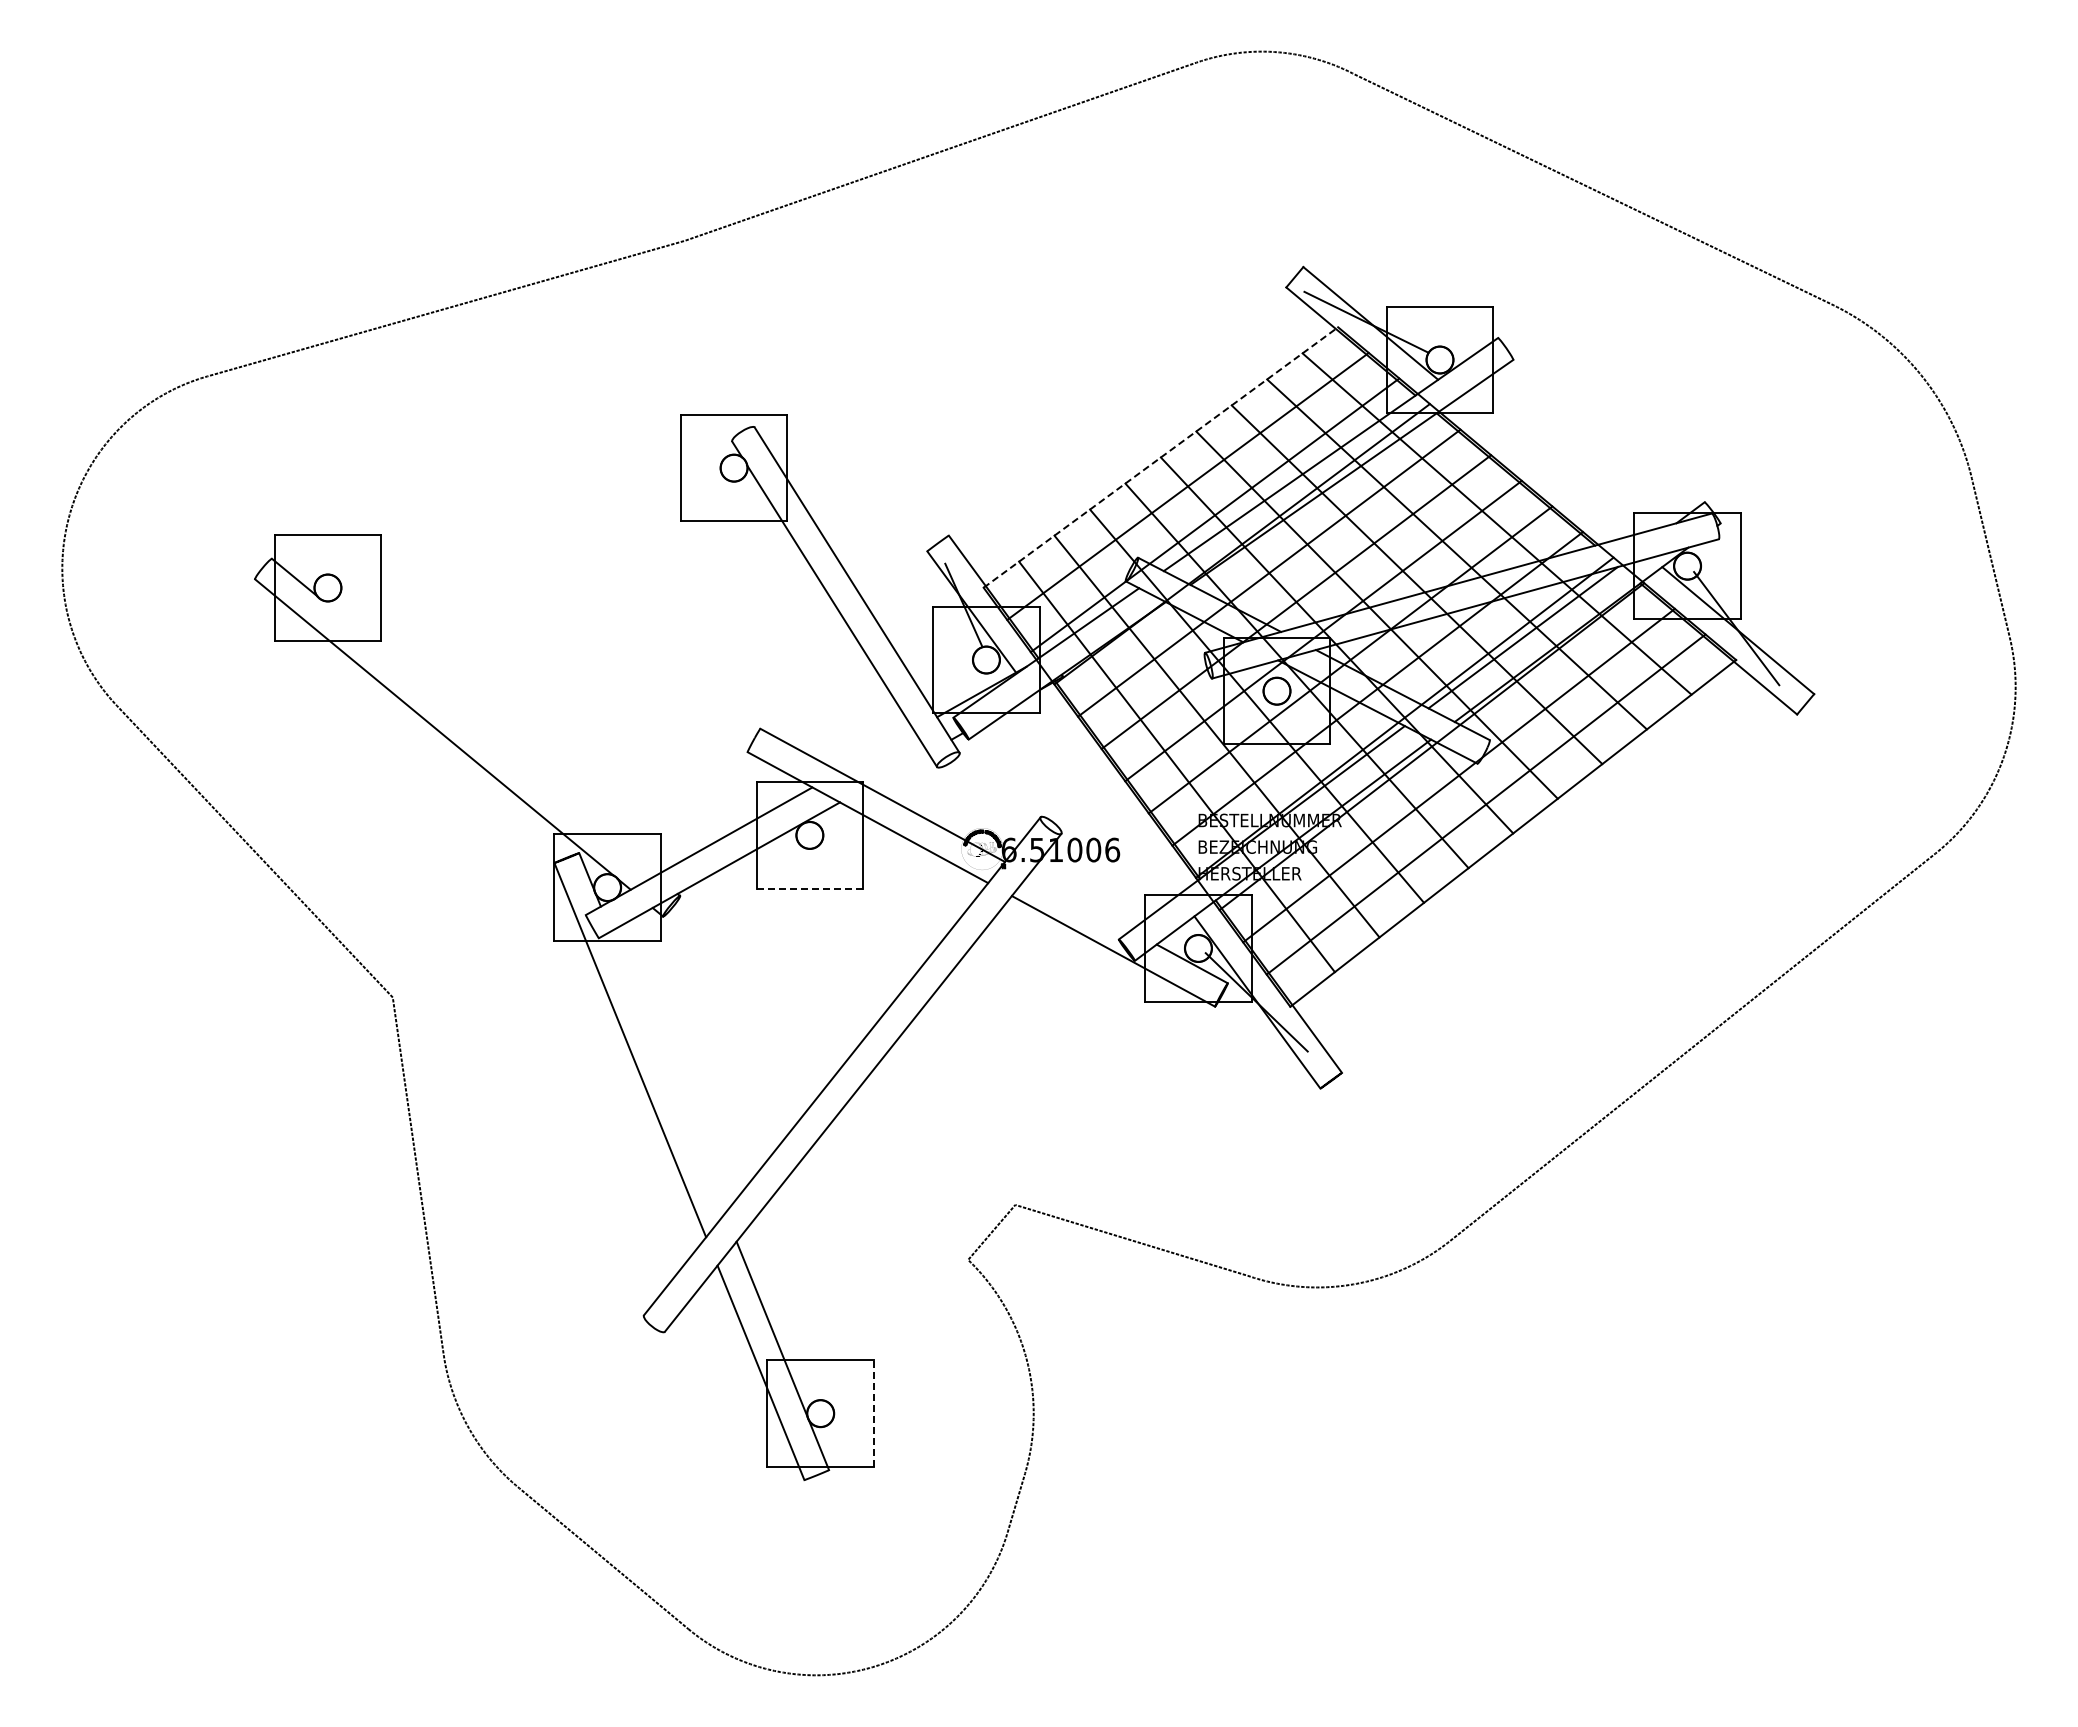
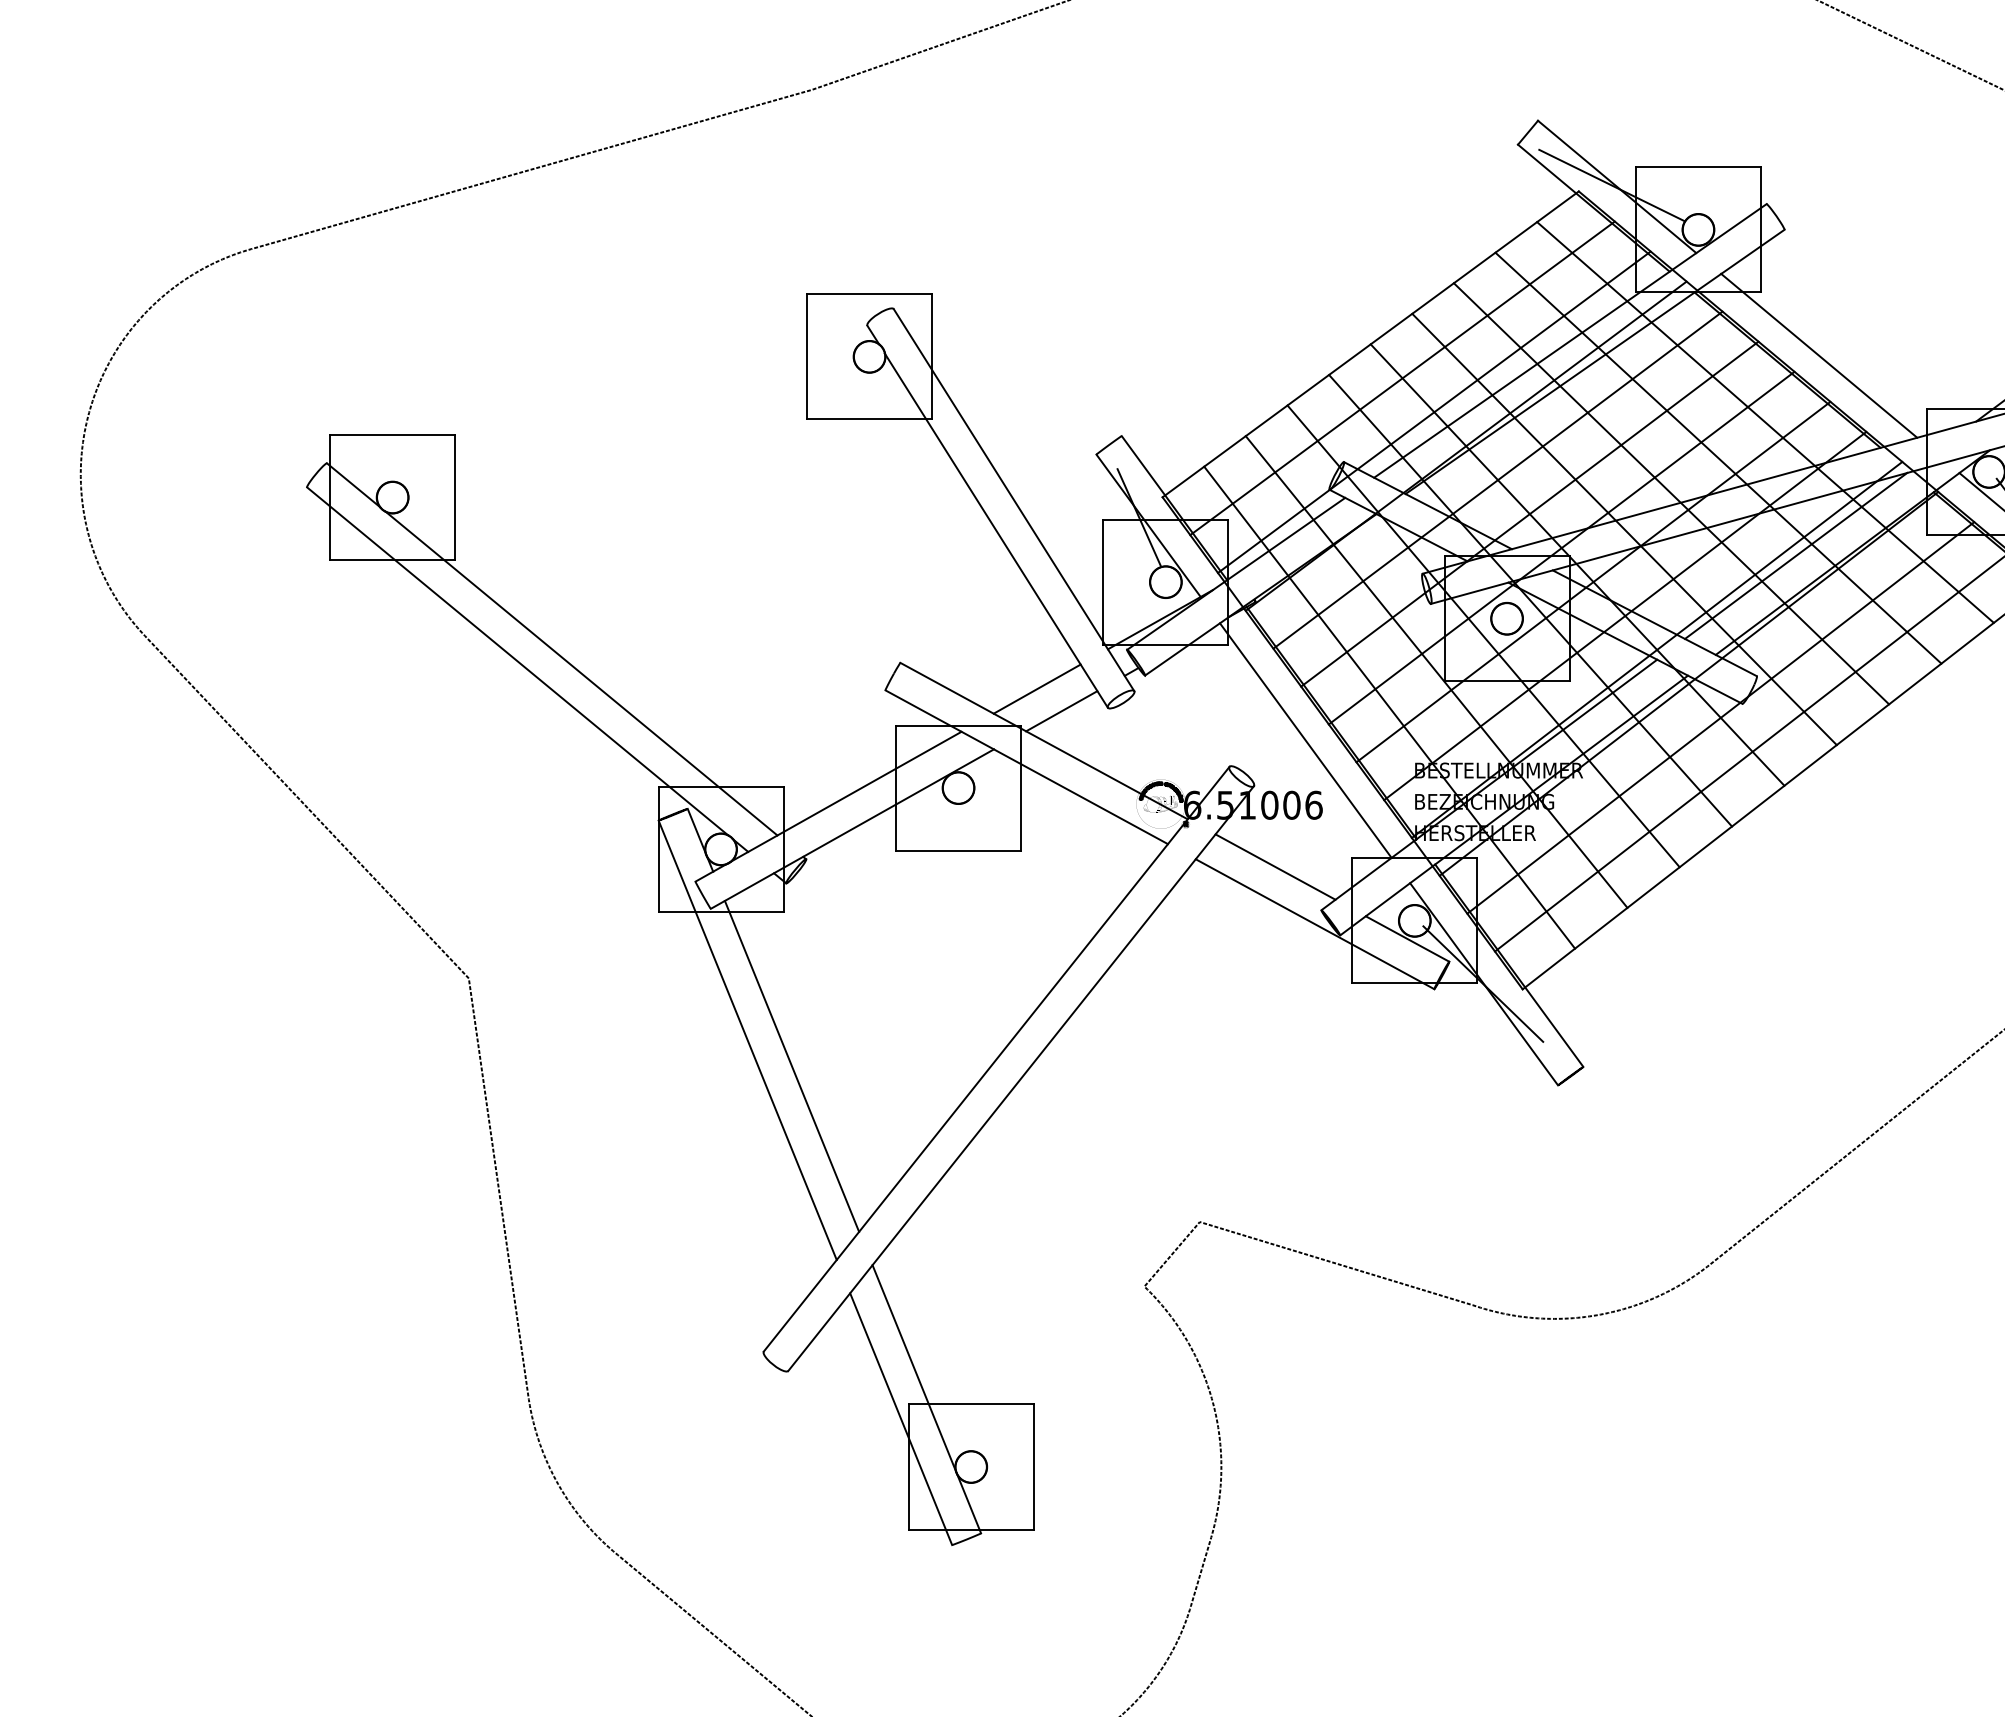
line: (1160, 457) -> (1370, 344), dashed -> solid
line: (1542, 467) -> (1818, 356), added
line: (488, 737) -> (581, 673), added
line: (876, 751) -> (1036, 689), added
line: (897, 769) -> (1061, 710), added
line: (1105, 794) -> (1305, 740), added
line: (810, 888) -> (959, 850), dashed -> solid
line: (1079, 902) -> (1275, 866), added
line: (667, 1072) -> (791, 1066), added
line: (873, 1413) -> (1033, 1466), dashed -> solid

